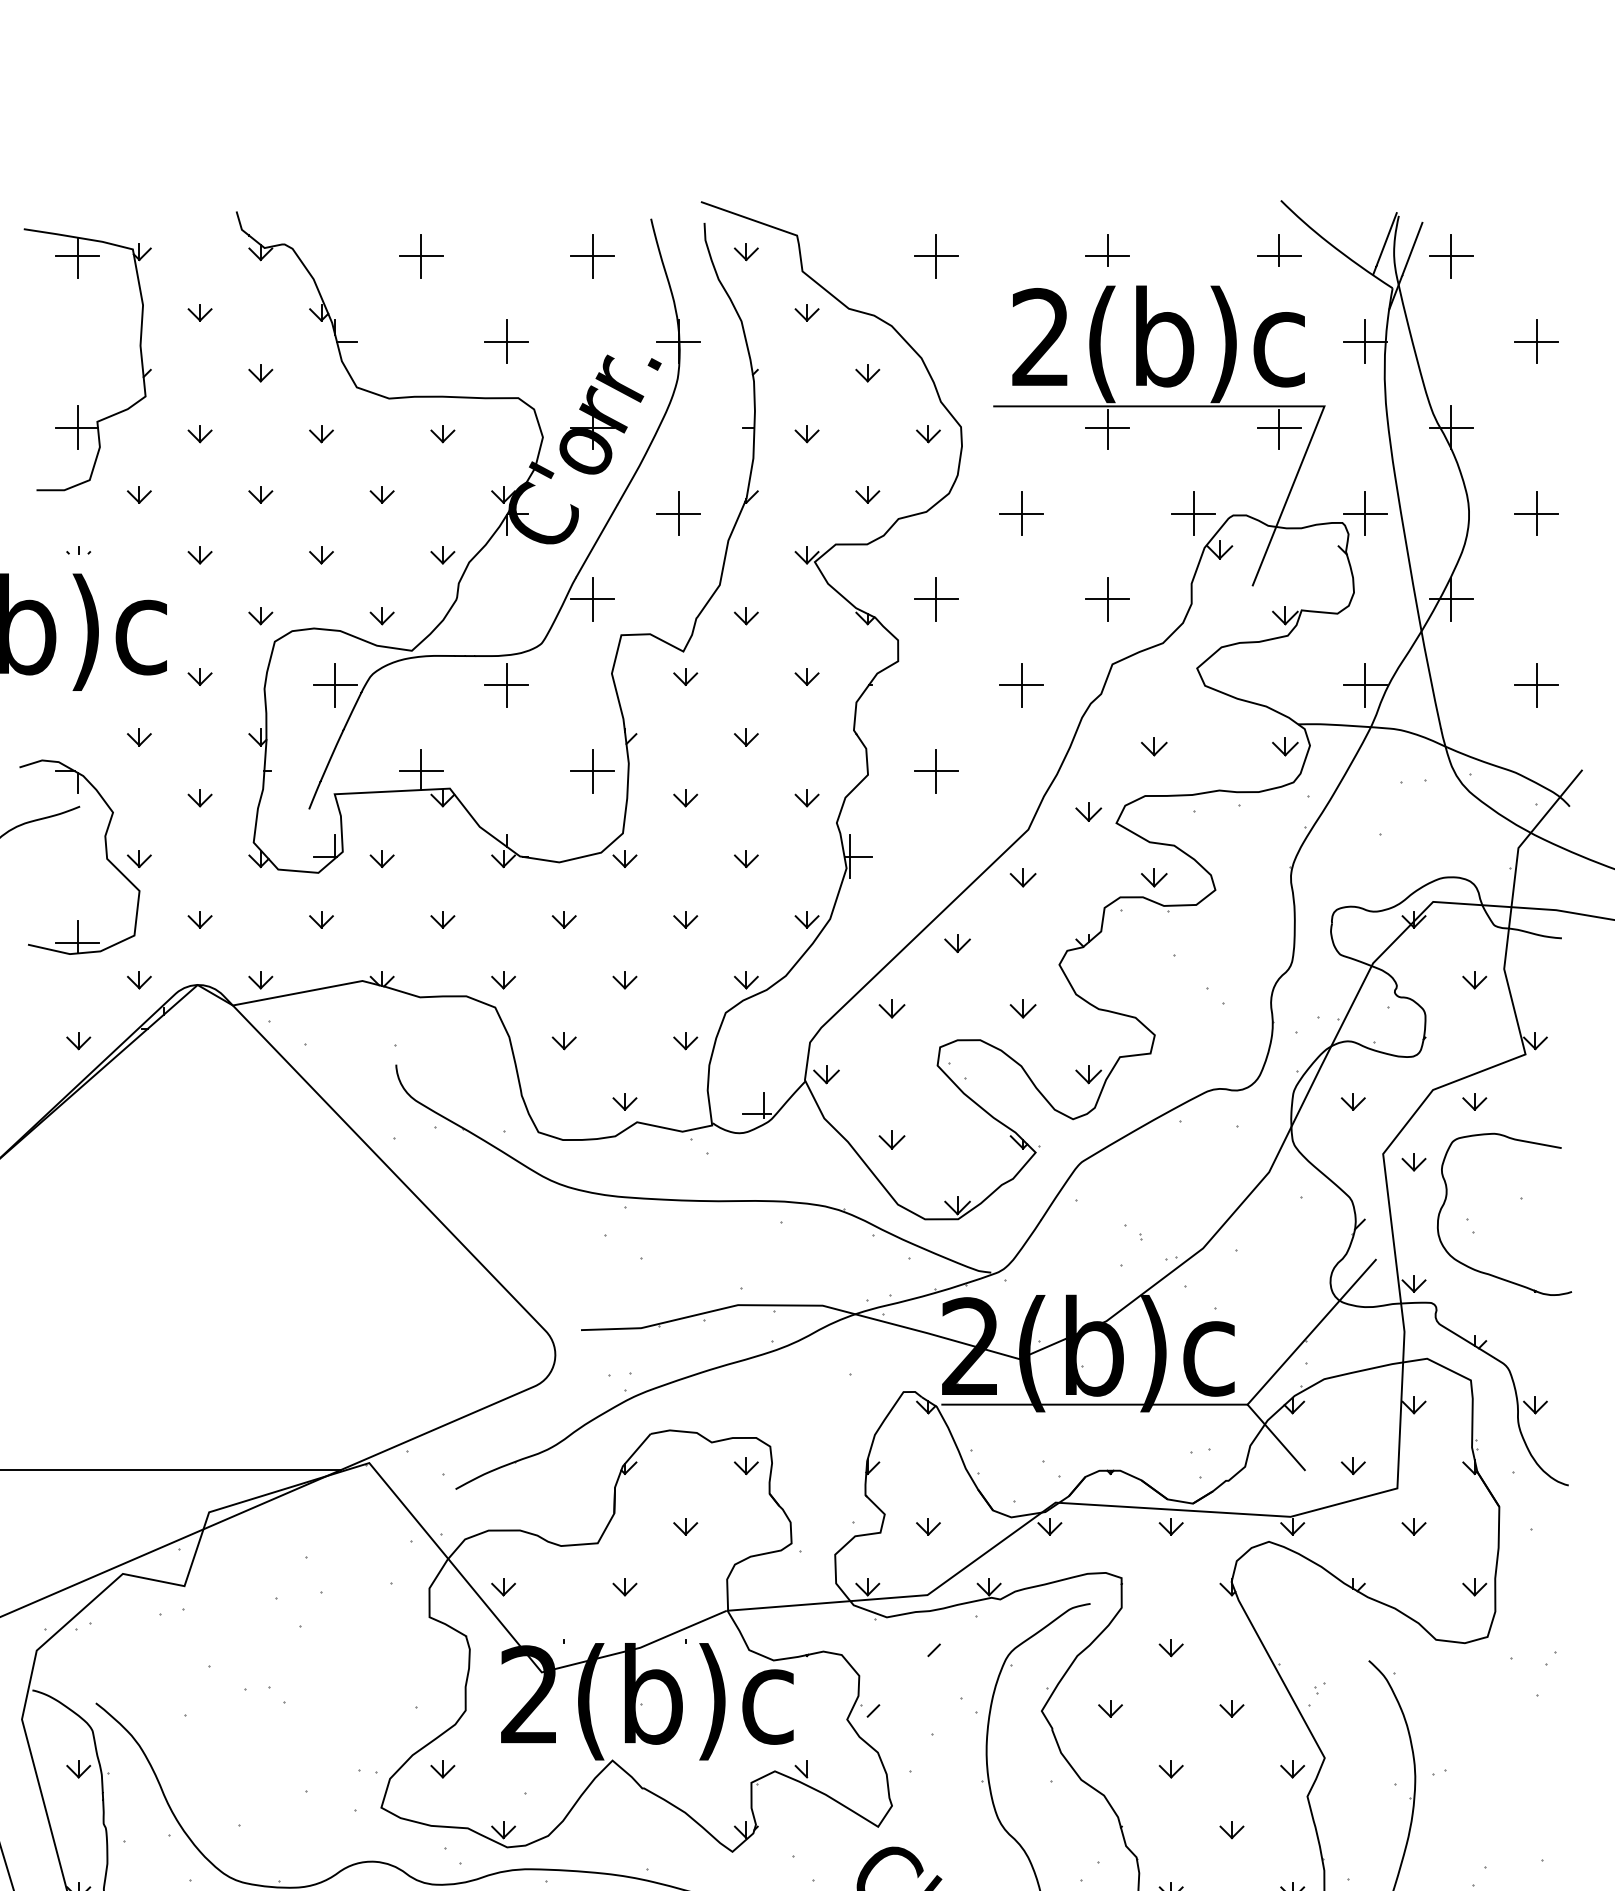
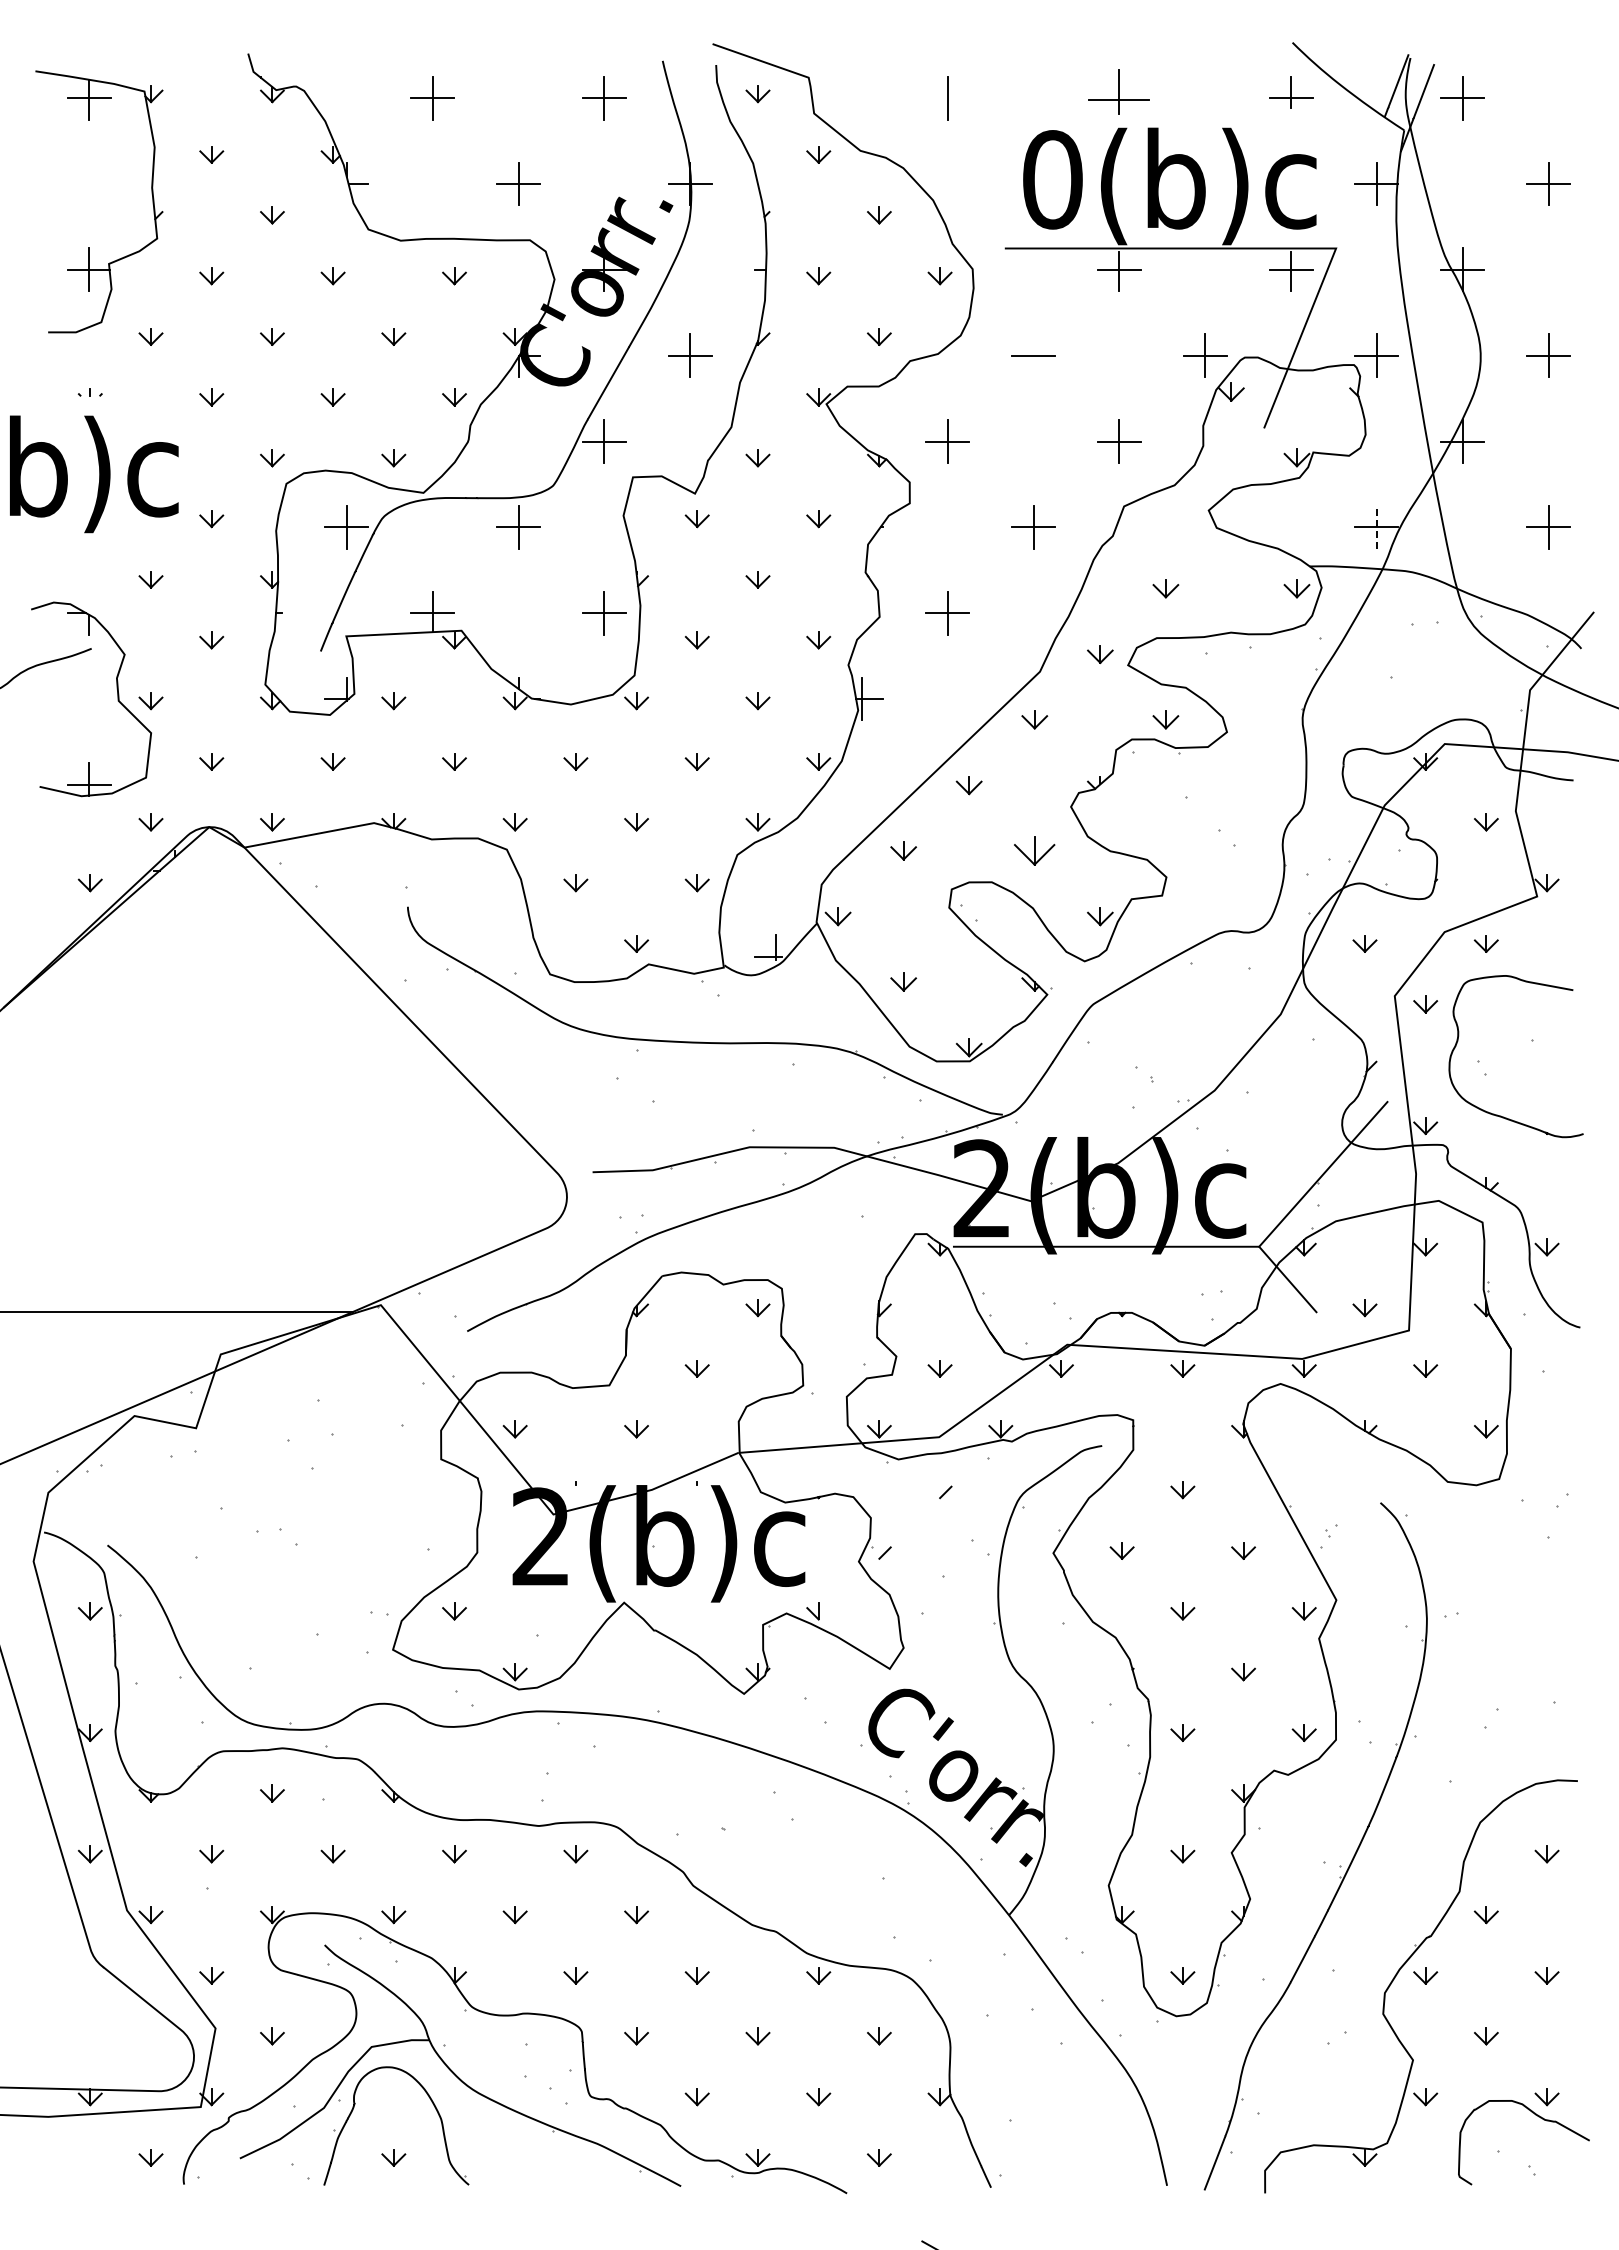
part: (1107, 250) -> (1119, 92), size x1.4
line: (935, 256) -> (947, 98), removed
text: (1040, 337) -> (1052, 179), 2(b)c -> 0(b)c
line: (1021, 513) -> (1033, 355), removed
line: (1364, 684) -> (1376, 526), solid -> dashed
part: (1022, 1008) -> (1034, 850), size x1.6

